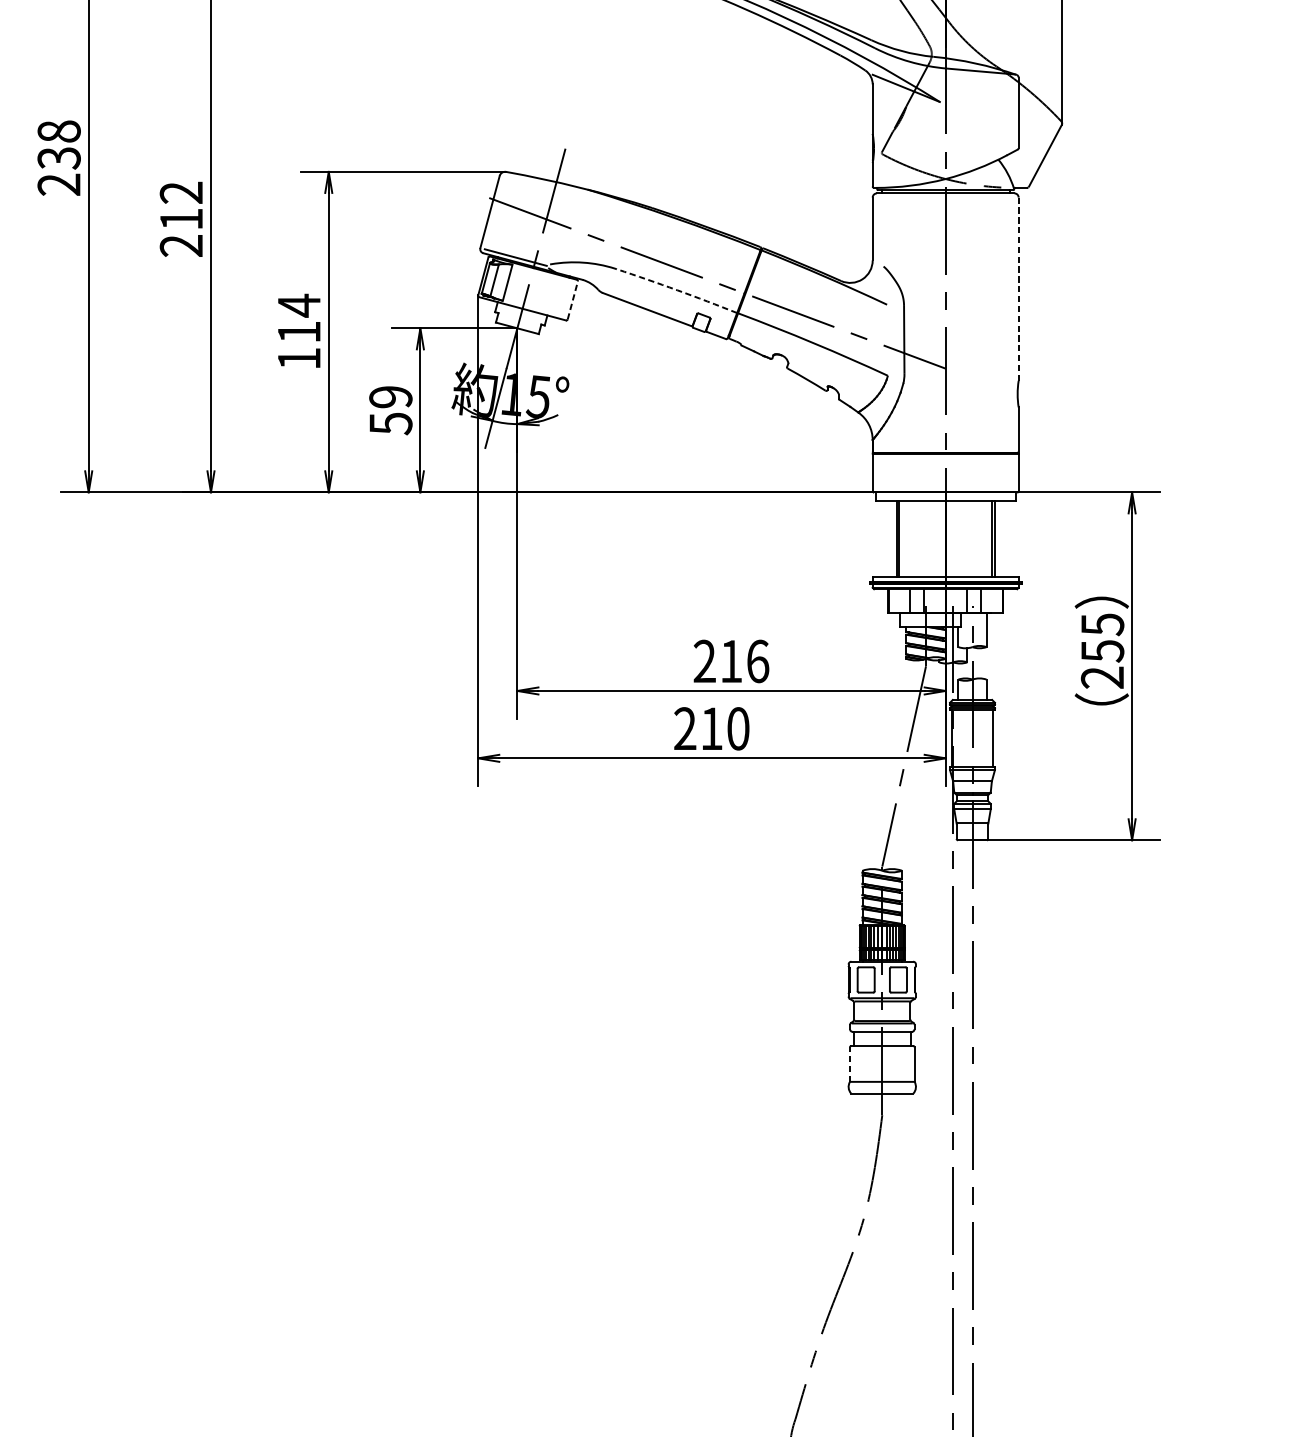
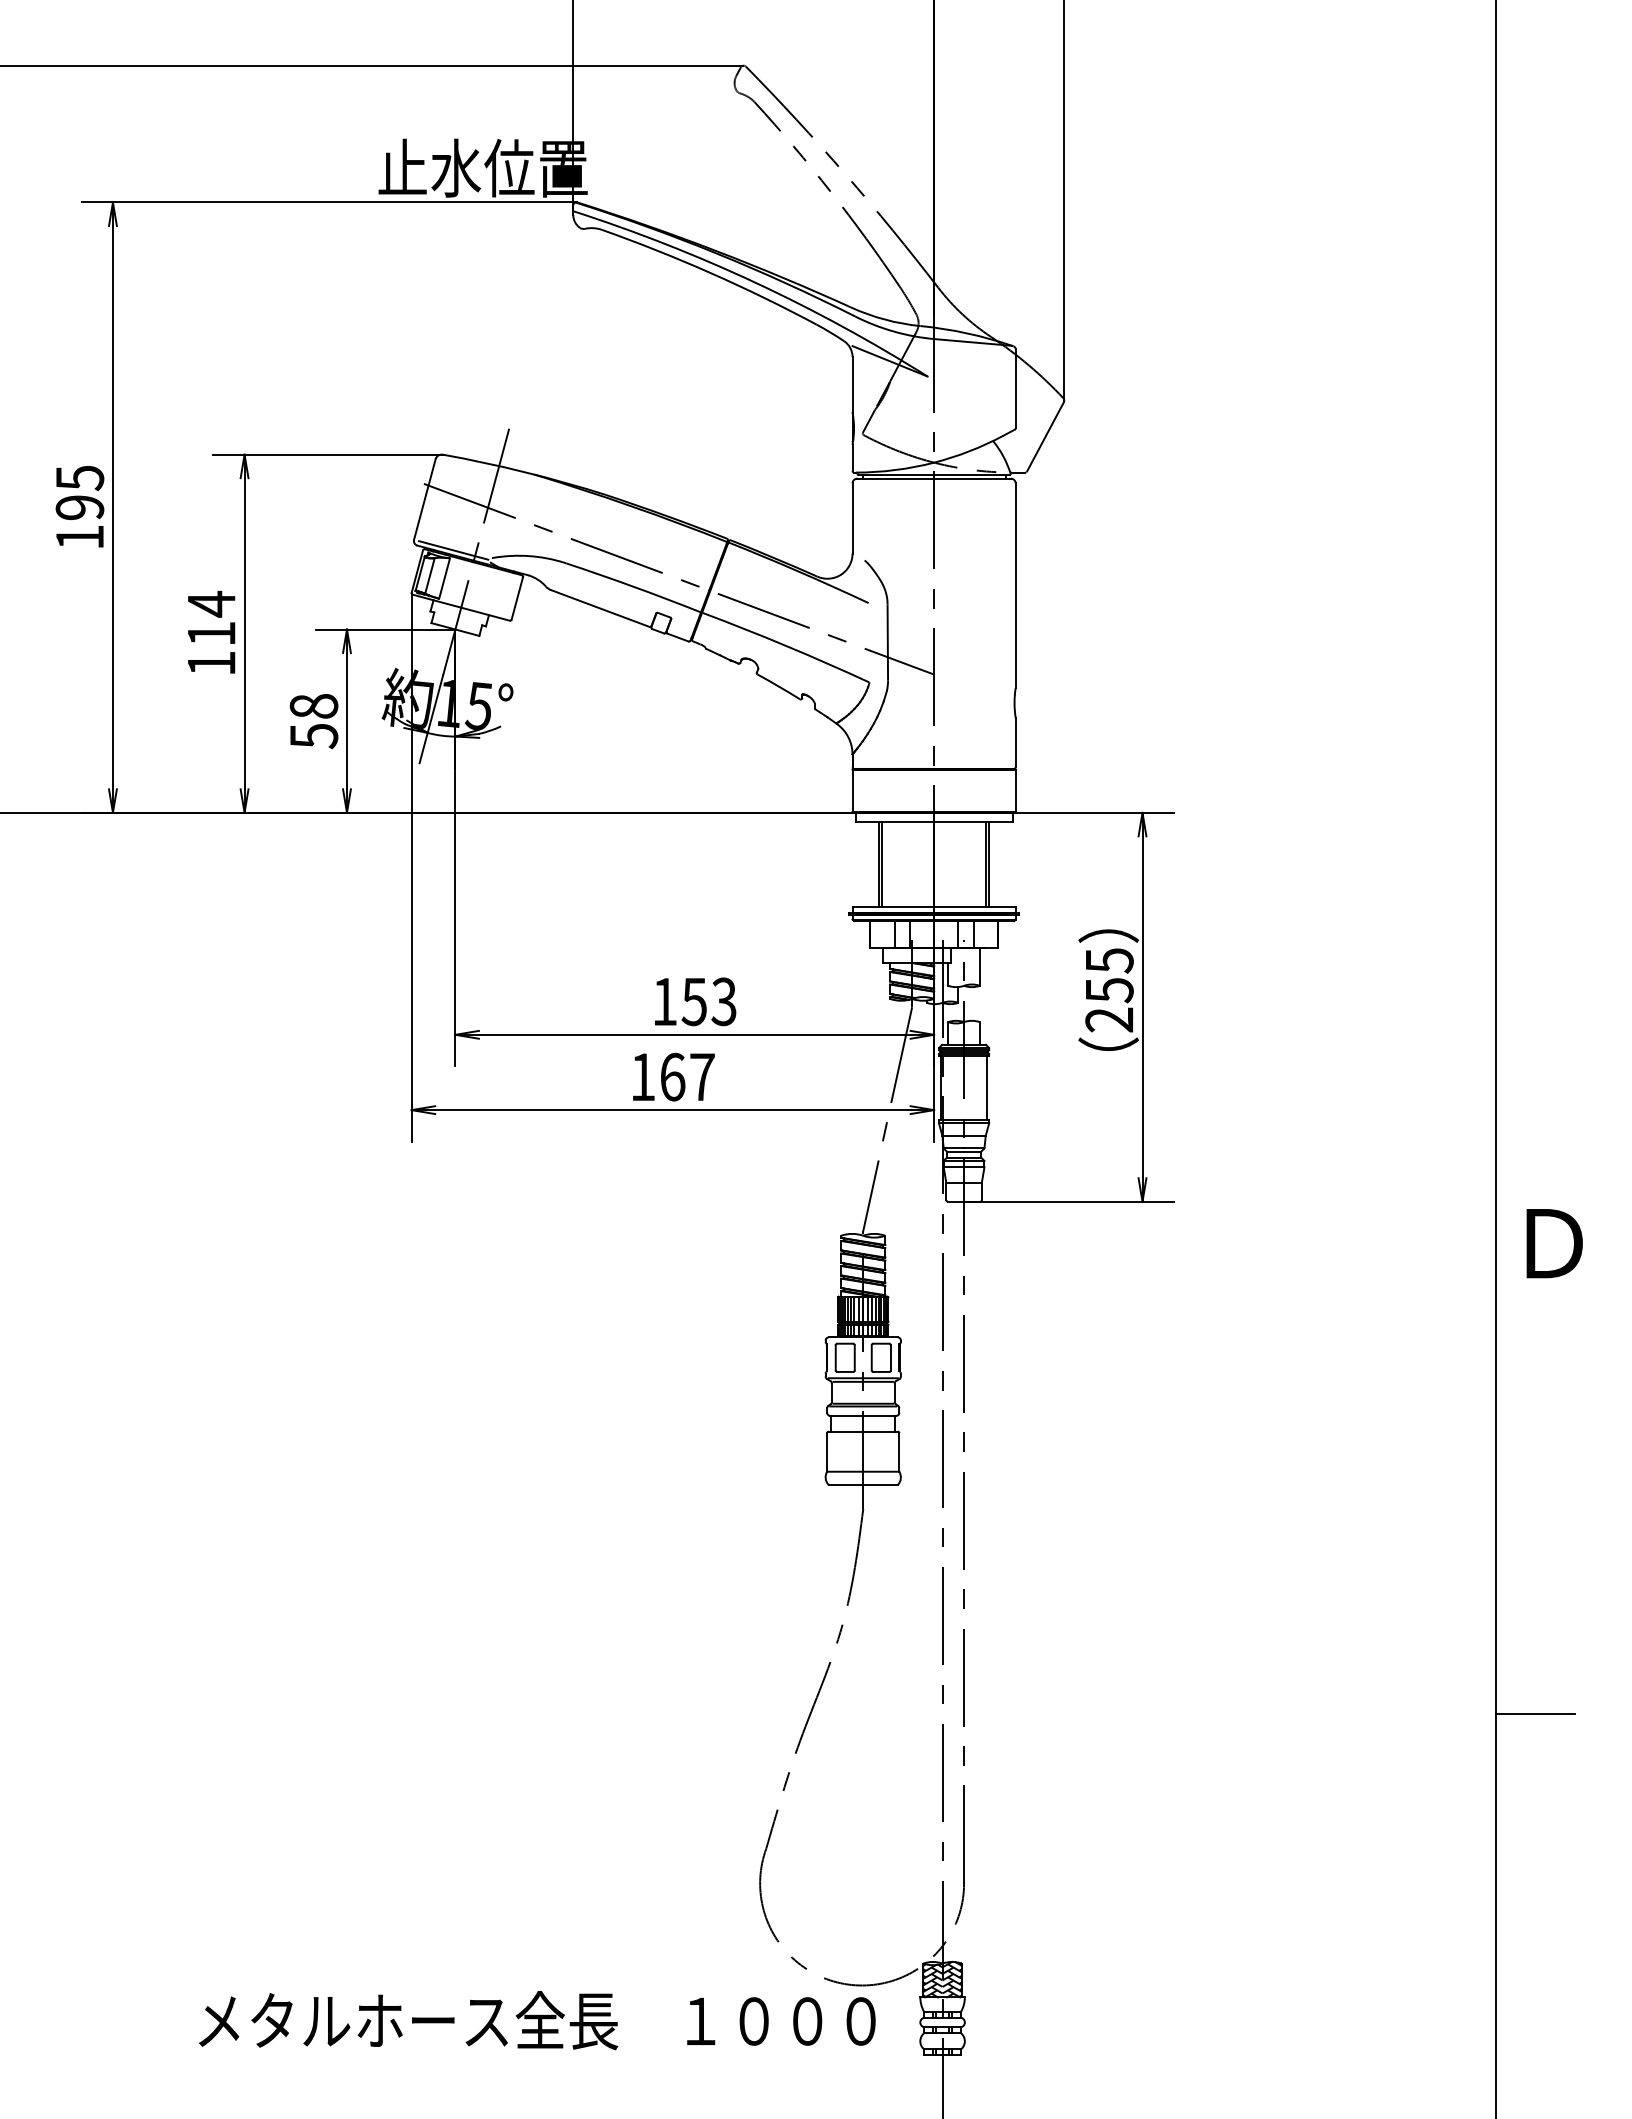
text: (181, 219) -> (79, 507), 212 -> 195
arc: (677, 289) -> (634, 586), dashed -> solid
line: (1018, 289) -> (1015, 586), dashed -> solid
line: (572, 300) -> (517, 598), dashed -> solid
text: (390, 397) -> (313, 706), 59 -> 58
text: (731, 661) -> (694, 1001), 216 -> 153
text: (711, 728) -> (672, 1076), 210 -> 167
line: (850, 1063) -> (827, 1451), dashed -> solid

